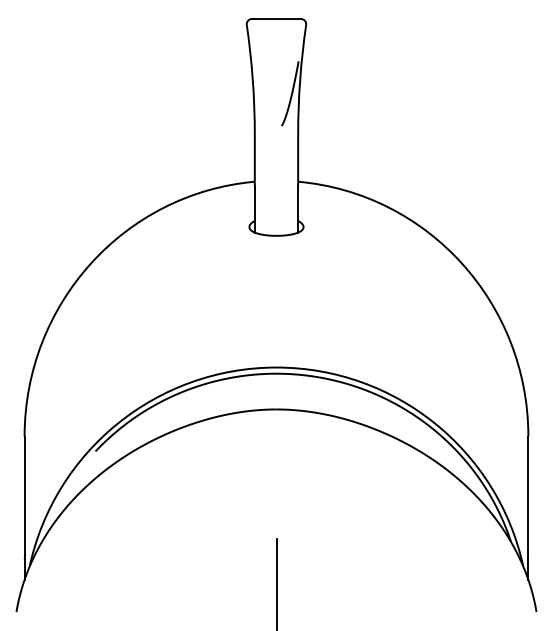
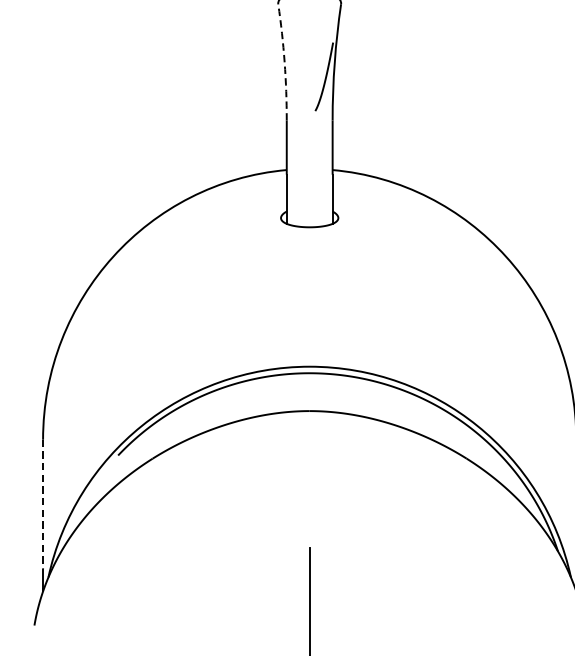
arc: (252, 79) -> (284, 61), solid -> dashed
line: (24, 497) -> (42, 504), solid -> dashed

